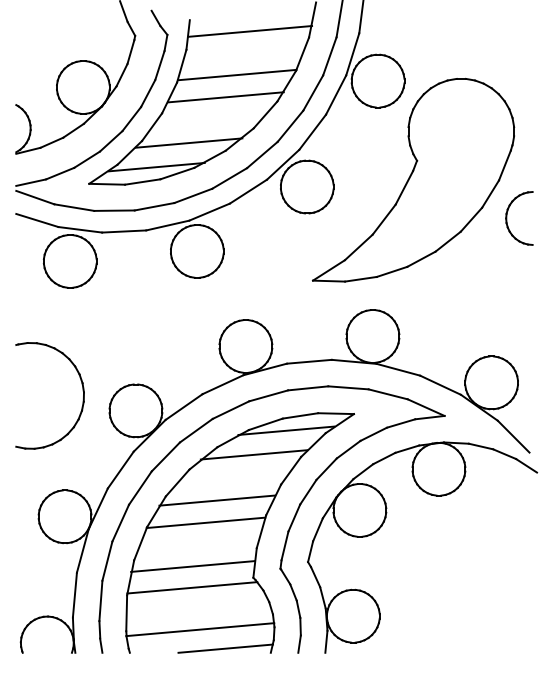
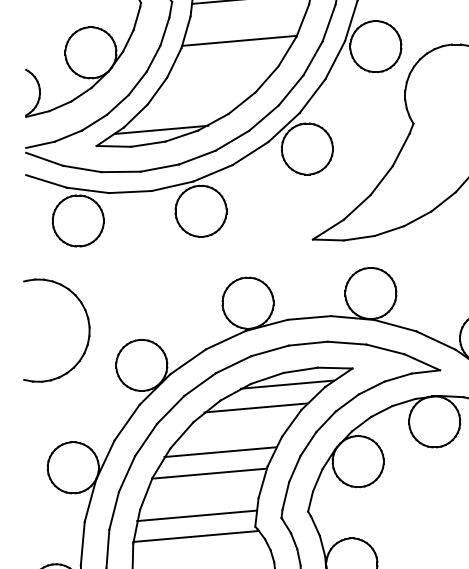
line: (225, 97) -> (228, 62), removed
line: (188, 142) -> (192, 106), removed
part: (82, 391) -> (88, 326), moved

